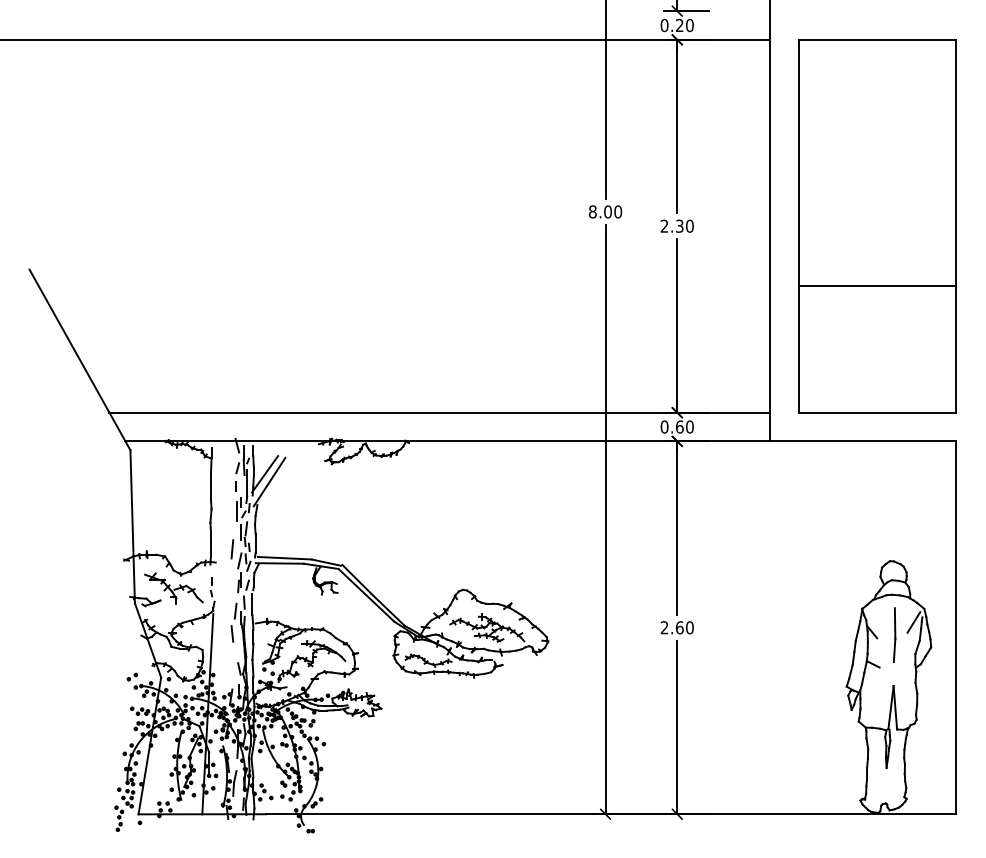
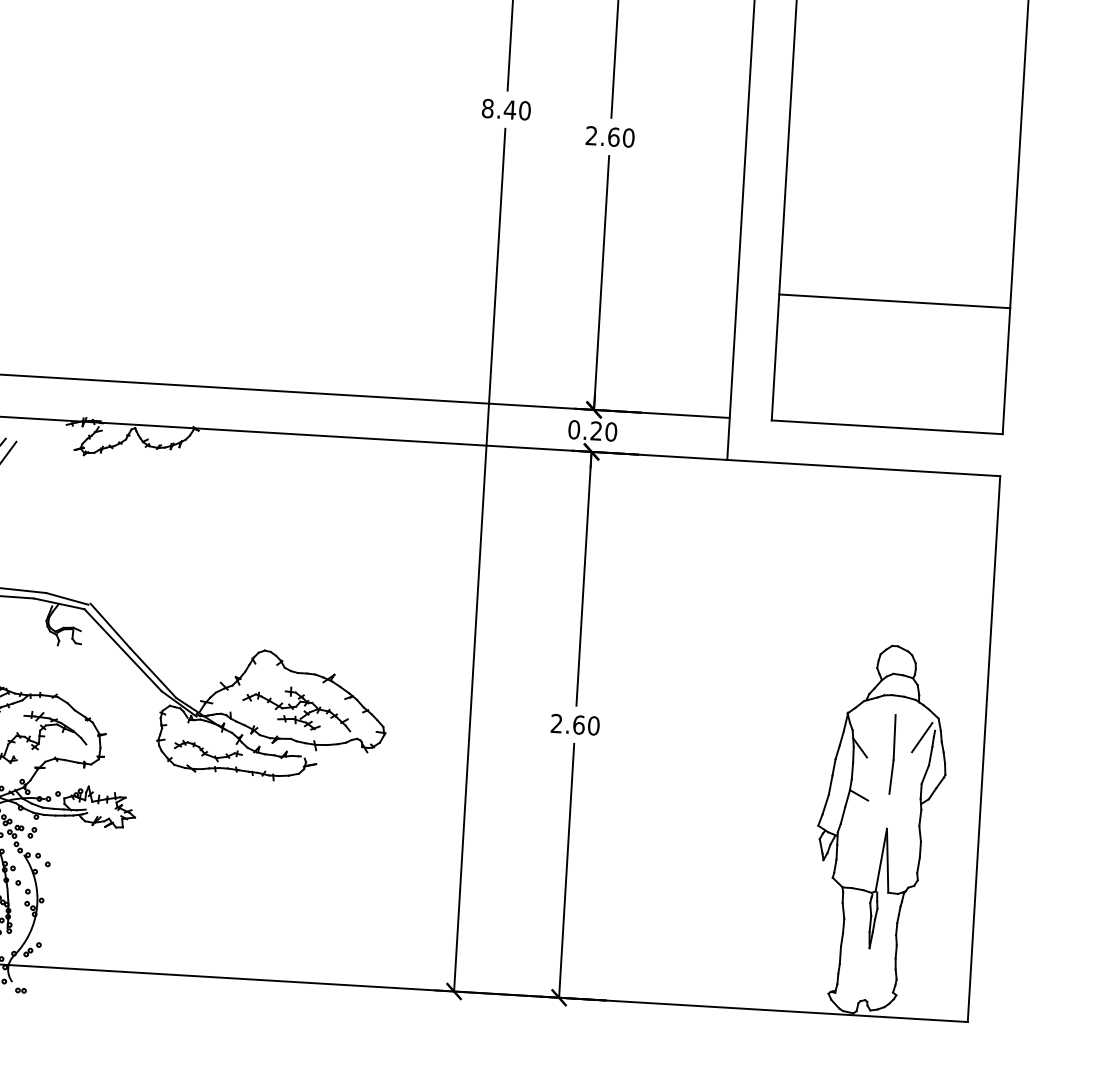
text: (607, 211) -> (509, 109), 8.00 -> 8.40
text: (679, 225) -> (613, 136), 2.30 -> 2.60
line: (877, 285) -> (894, 301), moved
text: (679, 426) -> (596, 430), 0.60 -> 0.20

